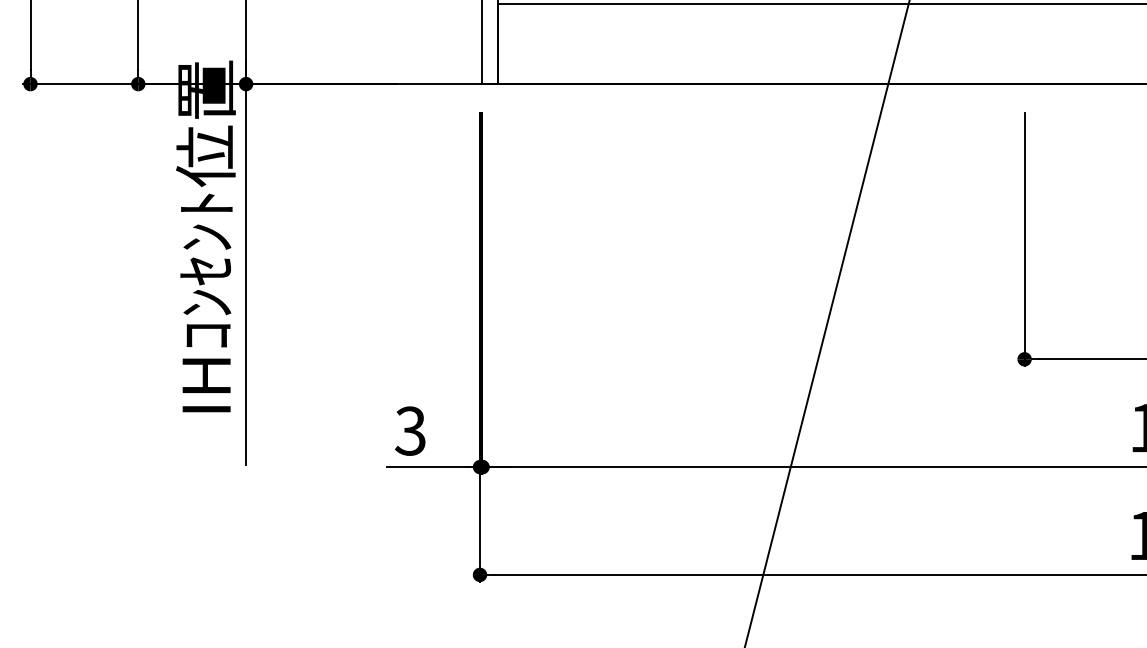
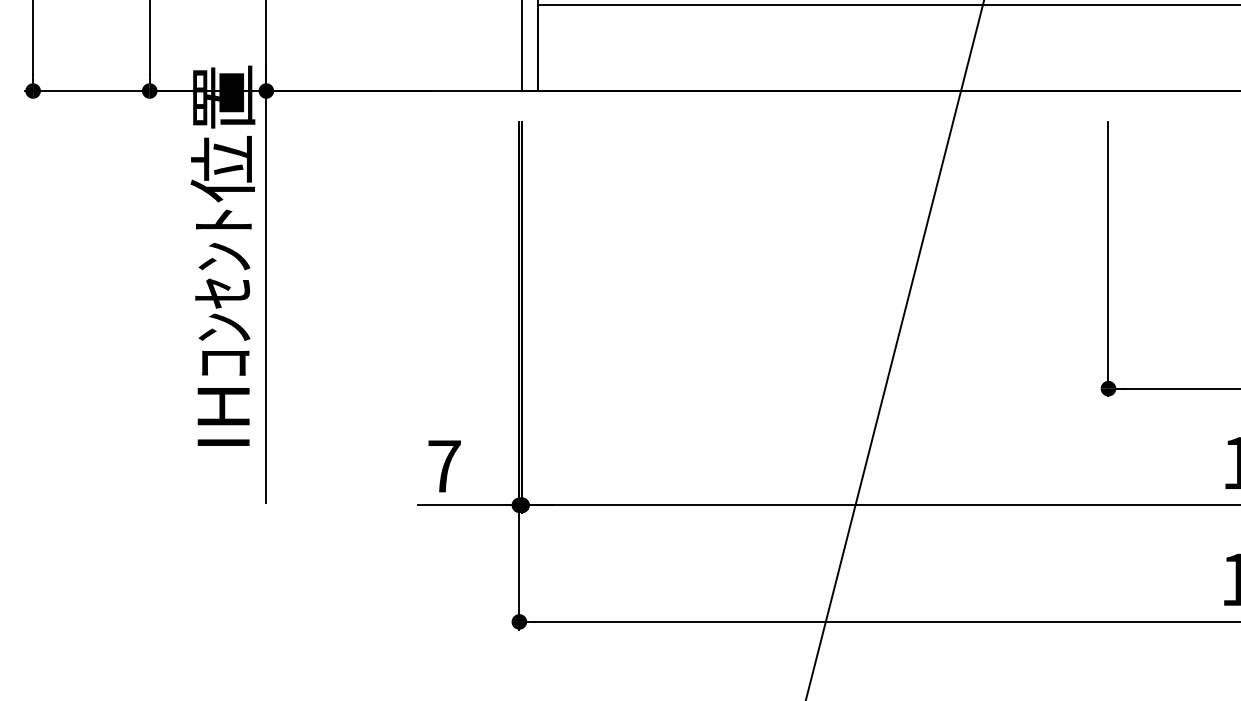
text: (410, 430) -> (444, 465), 3 -> 7

